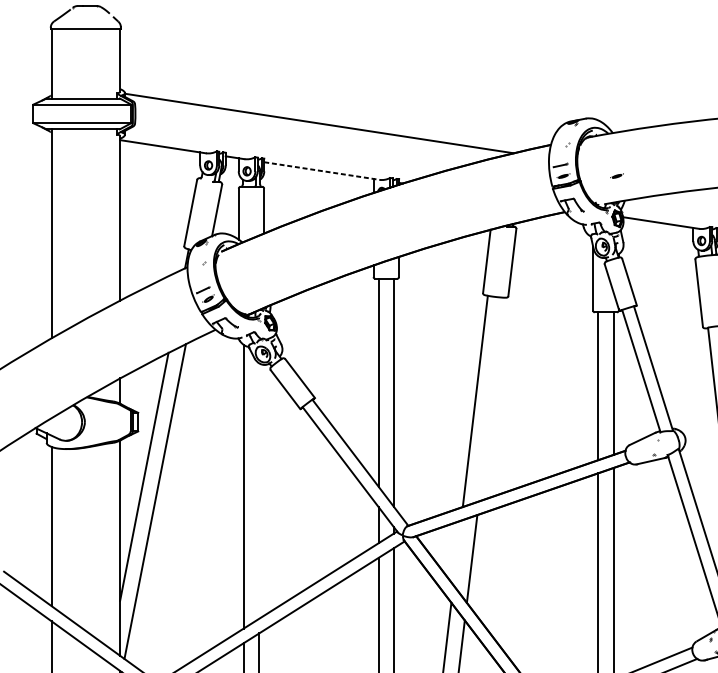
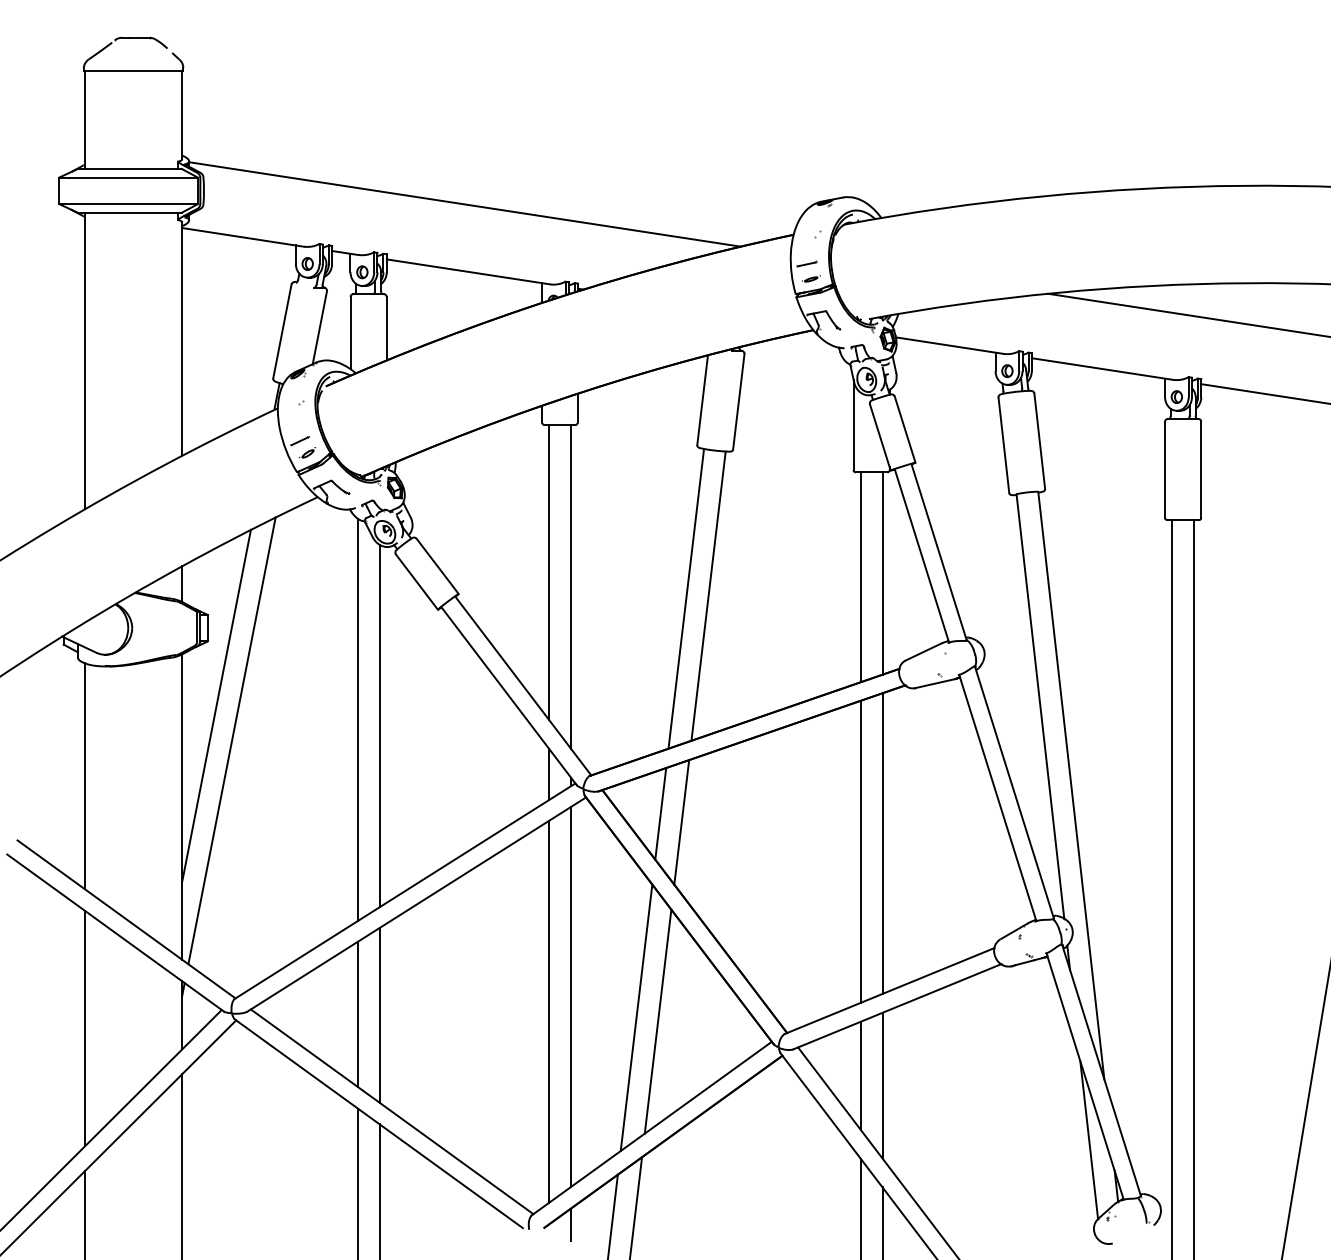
line: (321, 170) -> (468, 271), dashed -> solid
part: (617, 175) -> (887, 278), removed
line: (490, 399) -> (708, 595), added
line: (259, 490) -> (379, 725), added
line: (457, 552) -> (660, 813), added

